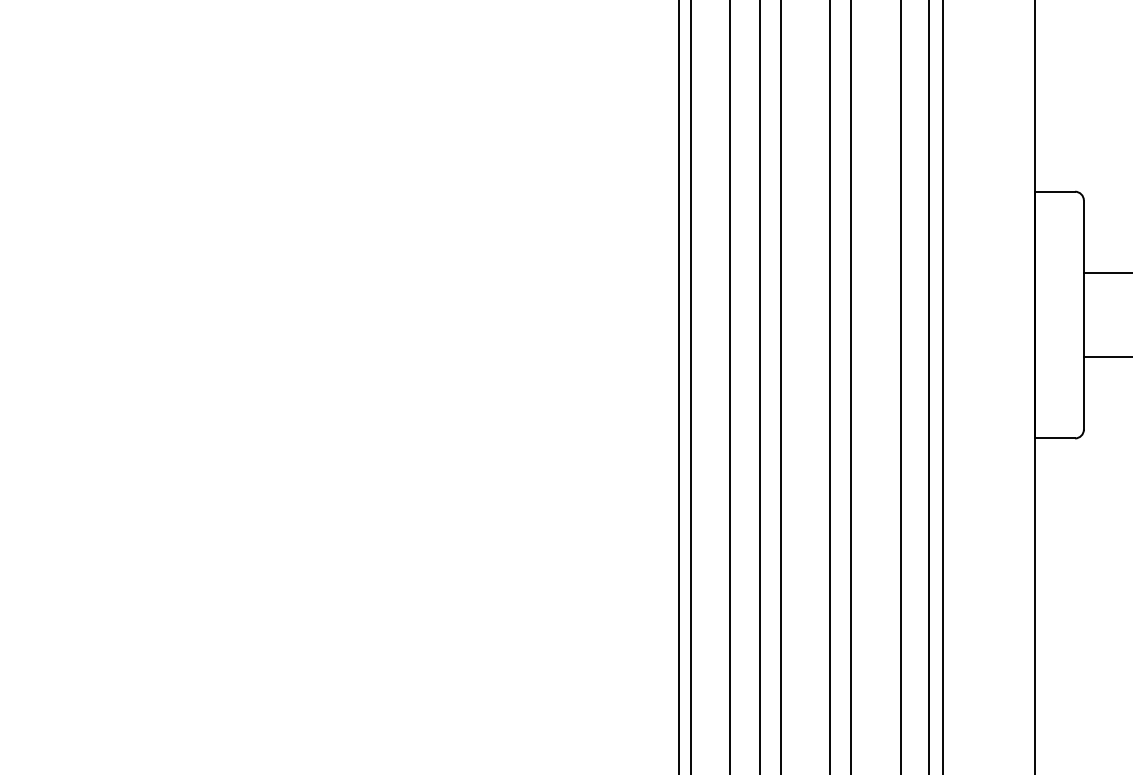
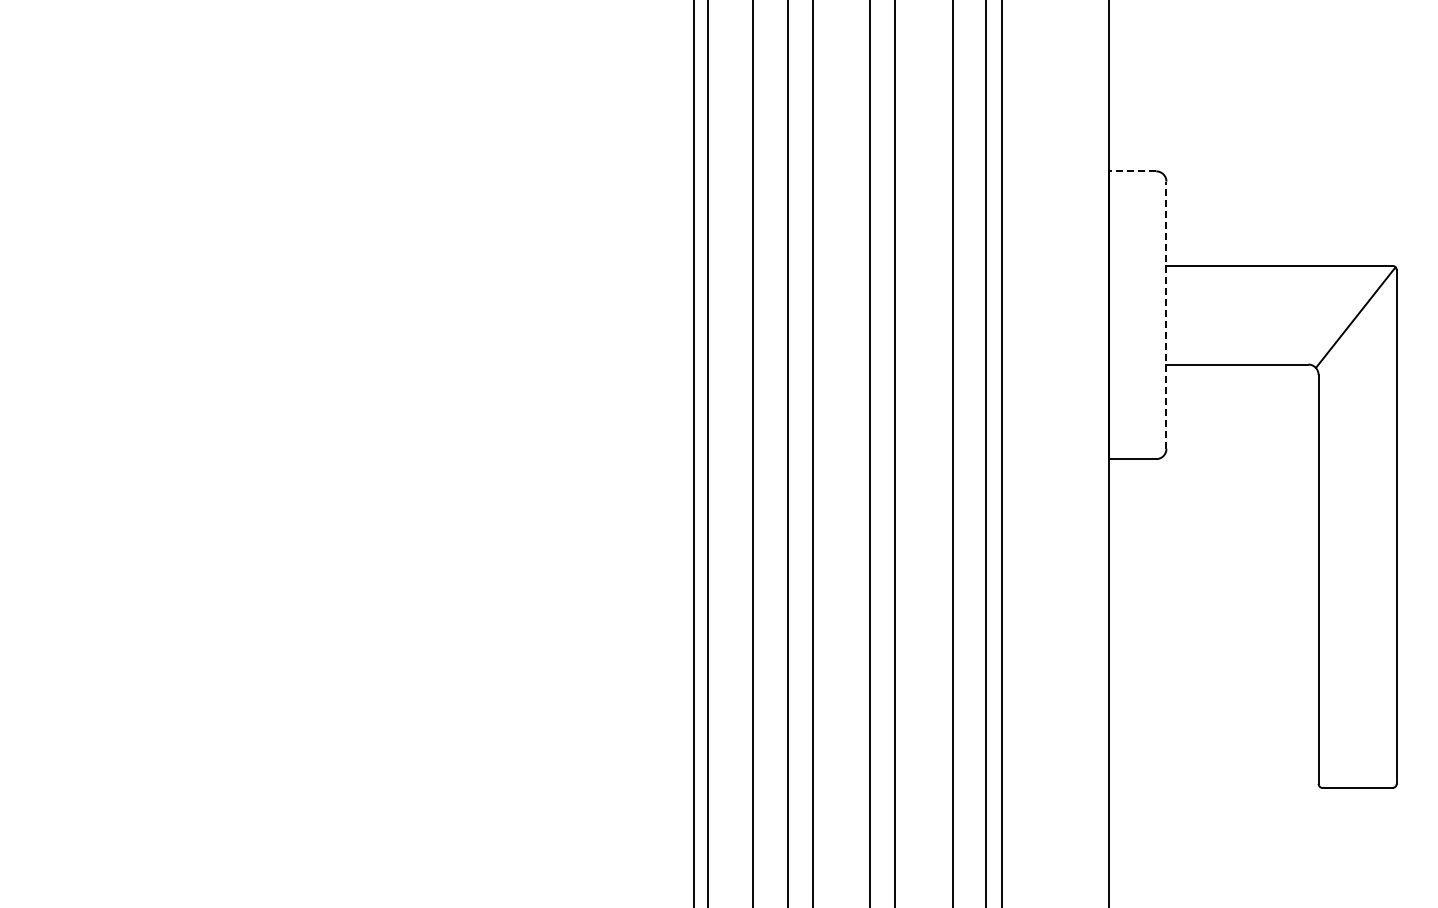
line: (1054, 191) -> (1132, 171), solid -> dashed
line: (1083, 315) -> (1166, 315), solid -> dashed

